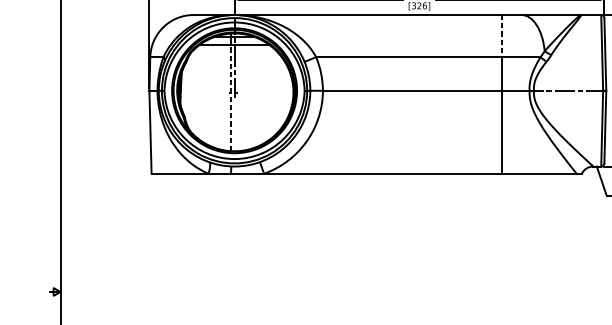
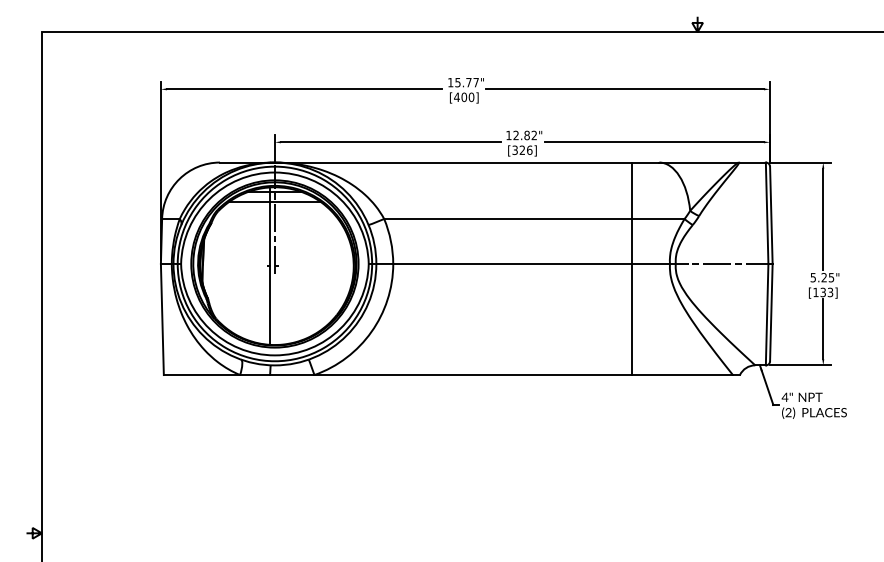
line: (501, 36) -> (632, 191), dashed -> solid
line: (231, 97) -> (270, 272), dashed -> solid

